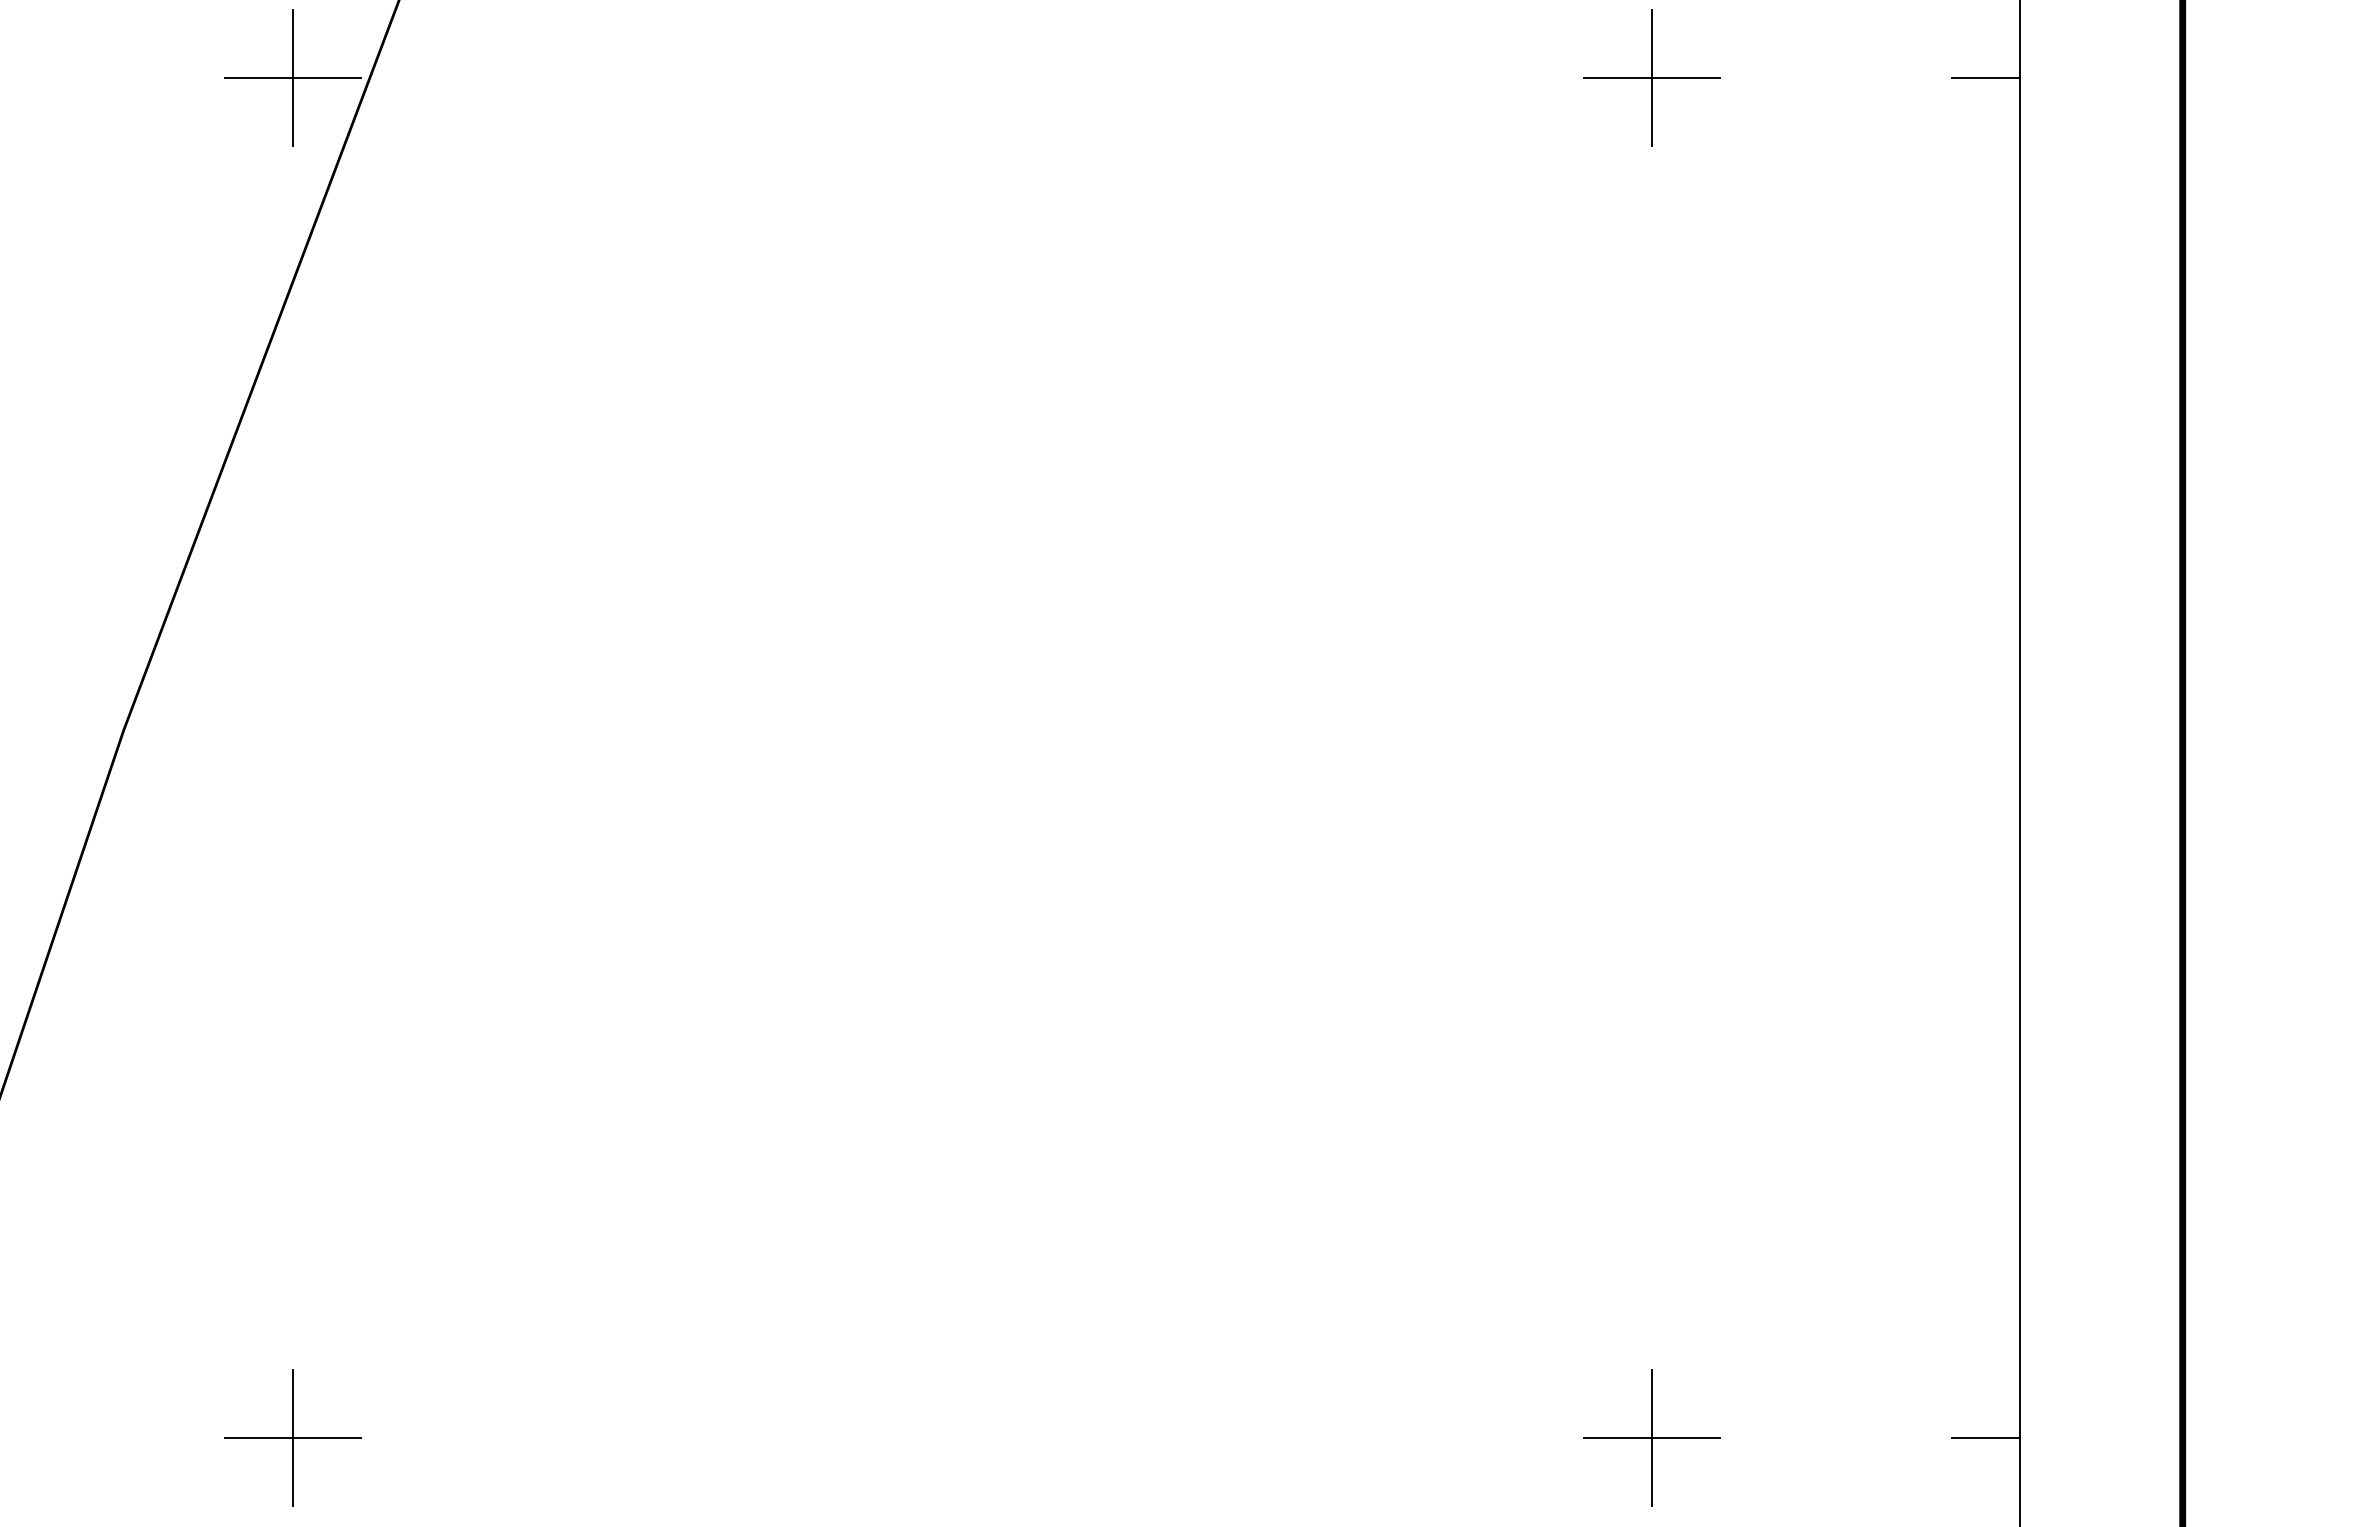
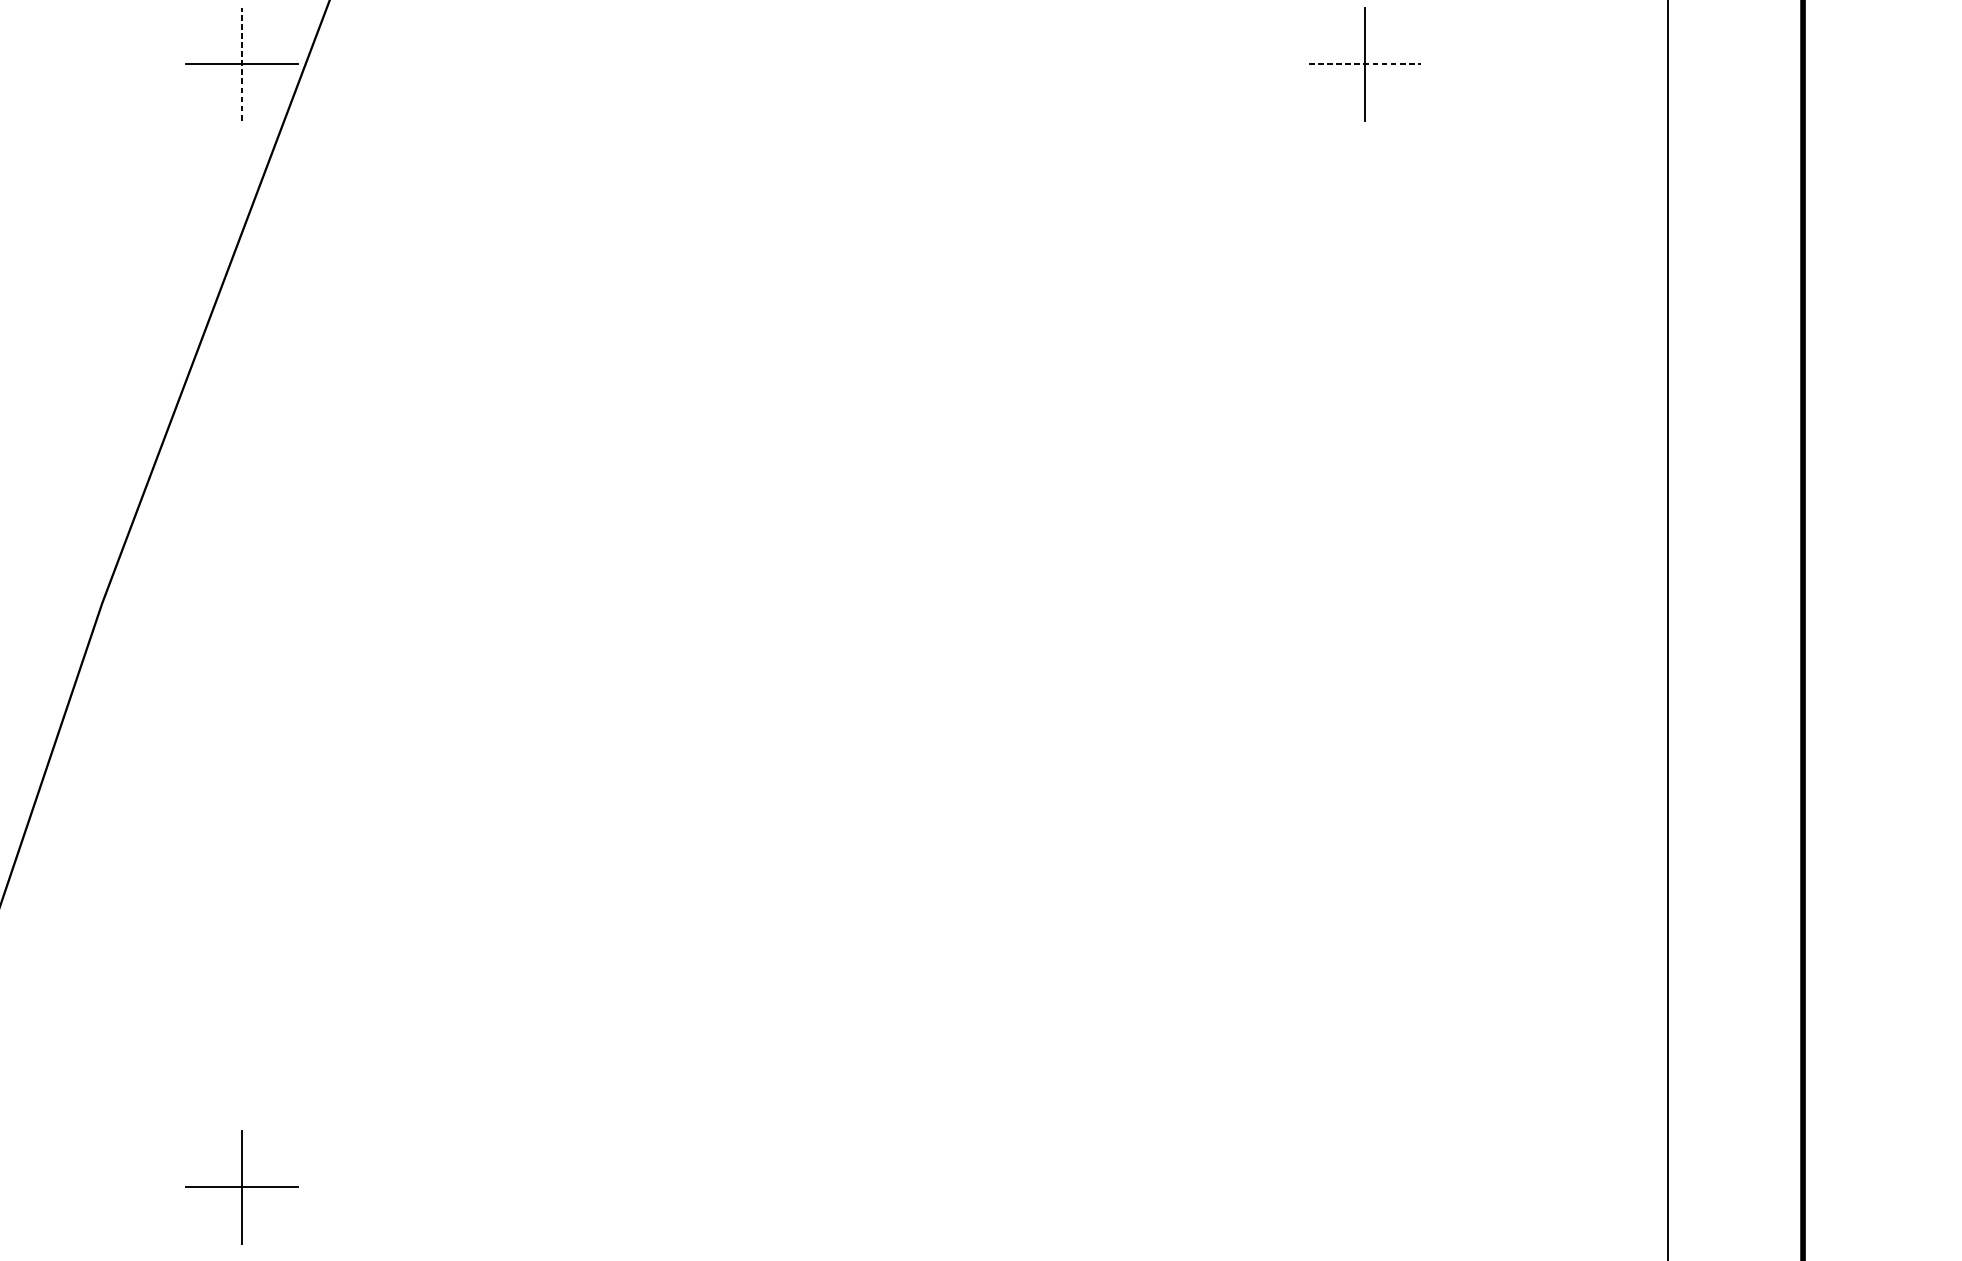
line: (292, 78) -> (241, 64), solid -> dashed
line: (1652, 78) -> (1365, 64), solid -> dashed
line: (1985, 78) -> (1640, 64), removed
part: (1651, 1437) -> (1364, 1187), removed
line: (1985, 1437) -> (1640, 1187), removed

